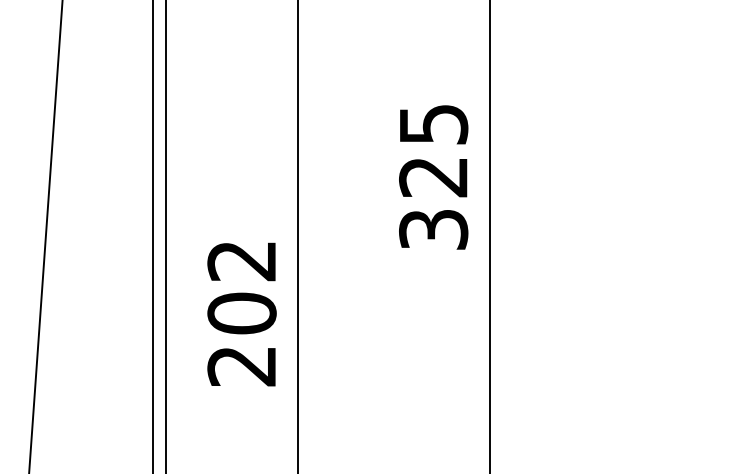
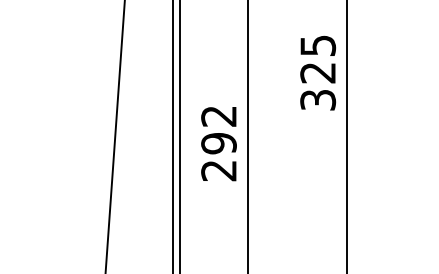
text: (241, 313) -> (218, 143), 202 -> 292

